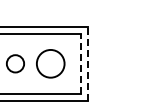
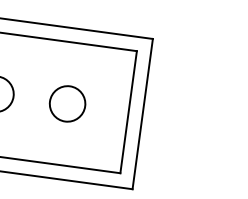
circle: (50, 63) -> (67, 103), size x0.62
line: (80, 63) -> (128, 111), dashed -> solid
line: (87, 63) -> (142, 113), dashed -> solid

